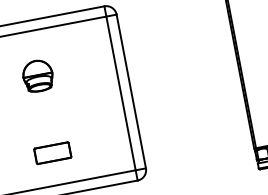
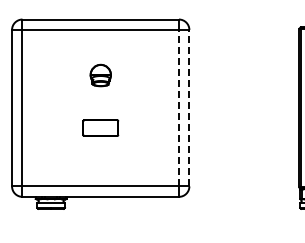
part: (37, 76) -> (100, 75), size x0.7
line: (131, 90) -> (189, 107), solid -> dashed
line: (120, 92) -> (178, 107), solid -> dashed
part: (52, 152) -> (100, 127), moved

